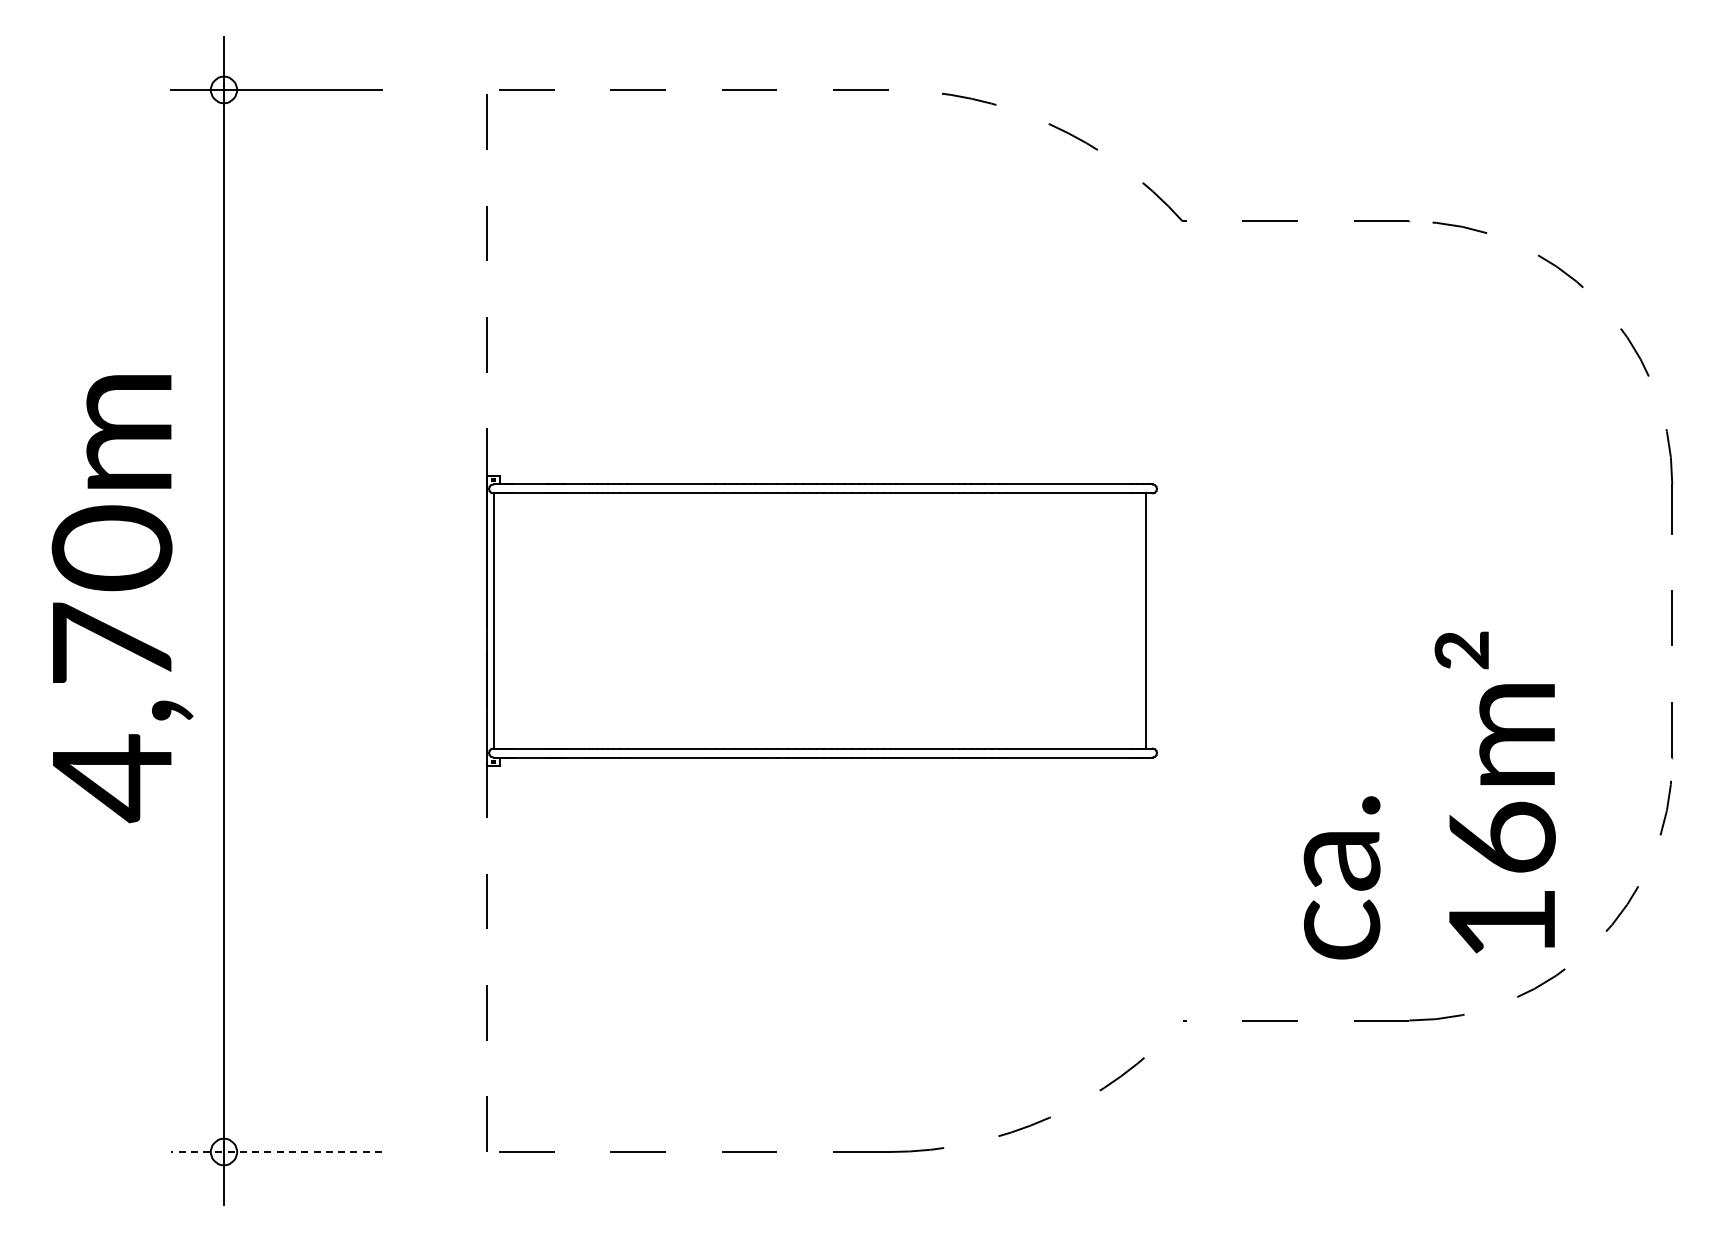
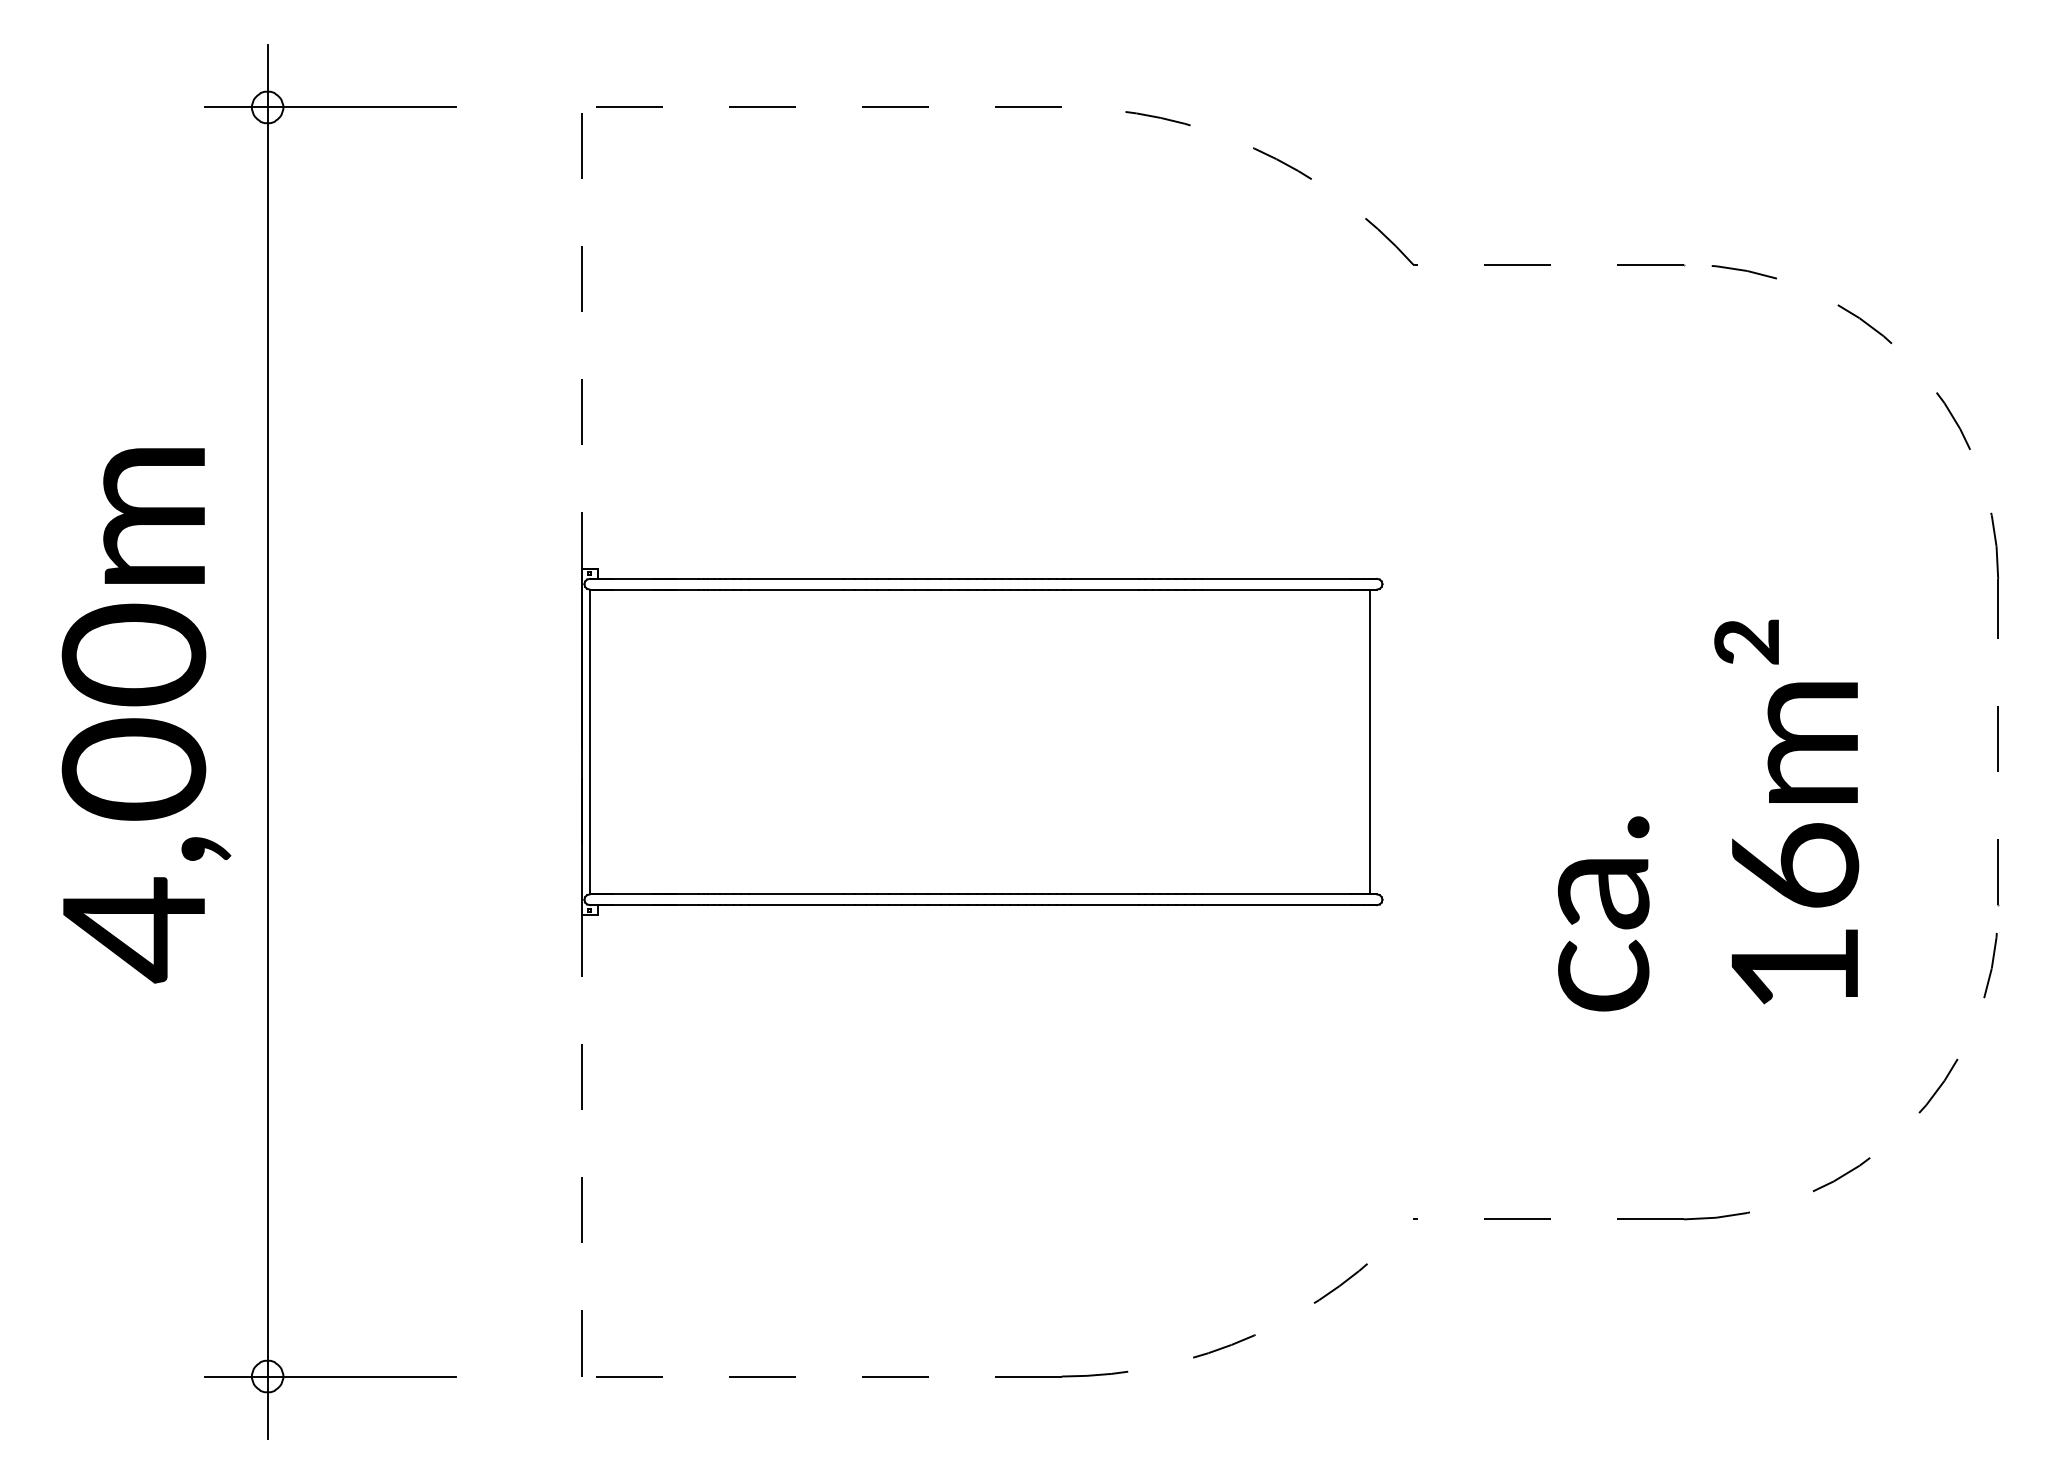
text: (111, 643) -> (133, 768), 4,70m -> 4,00m
text: (1429, 795) -> (1708, 815), moved
line: (276, 1152) -> (330, 1377), dashed -> solid

